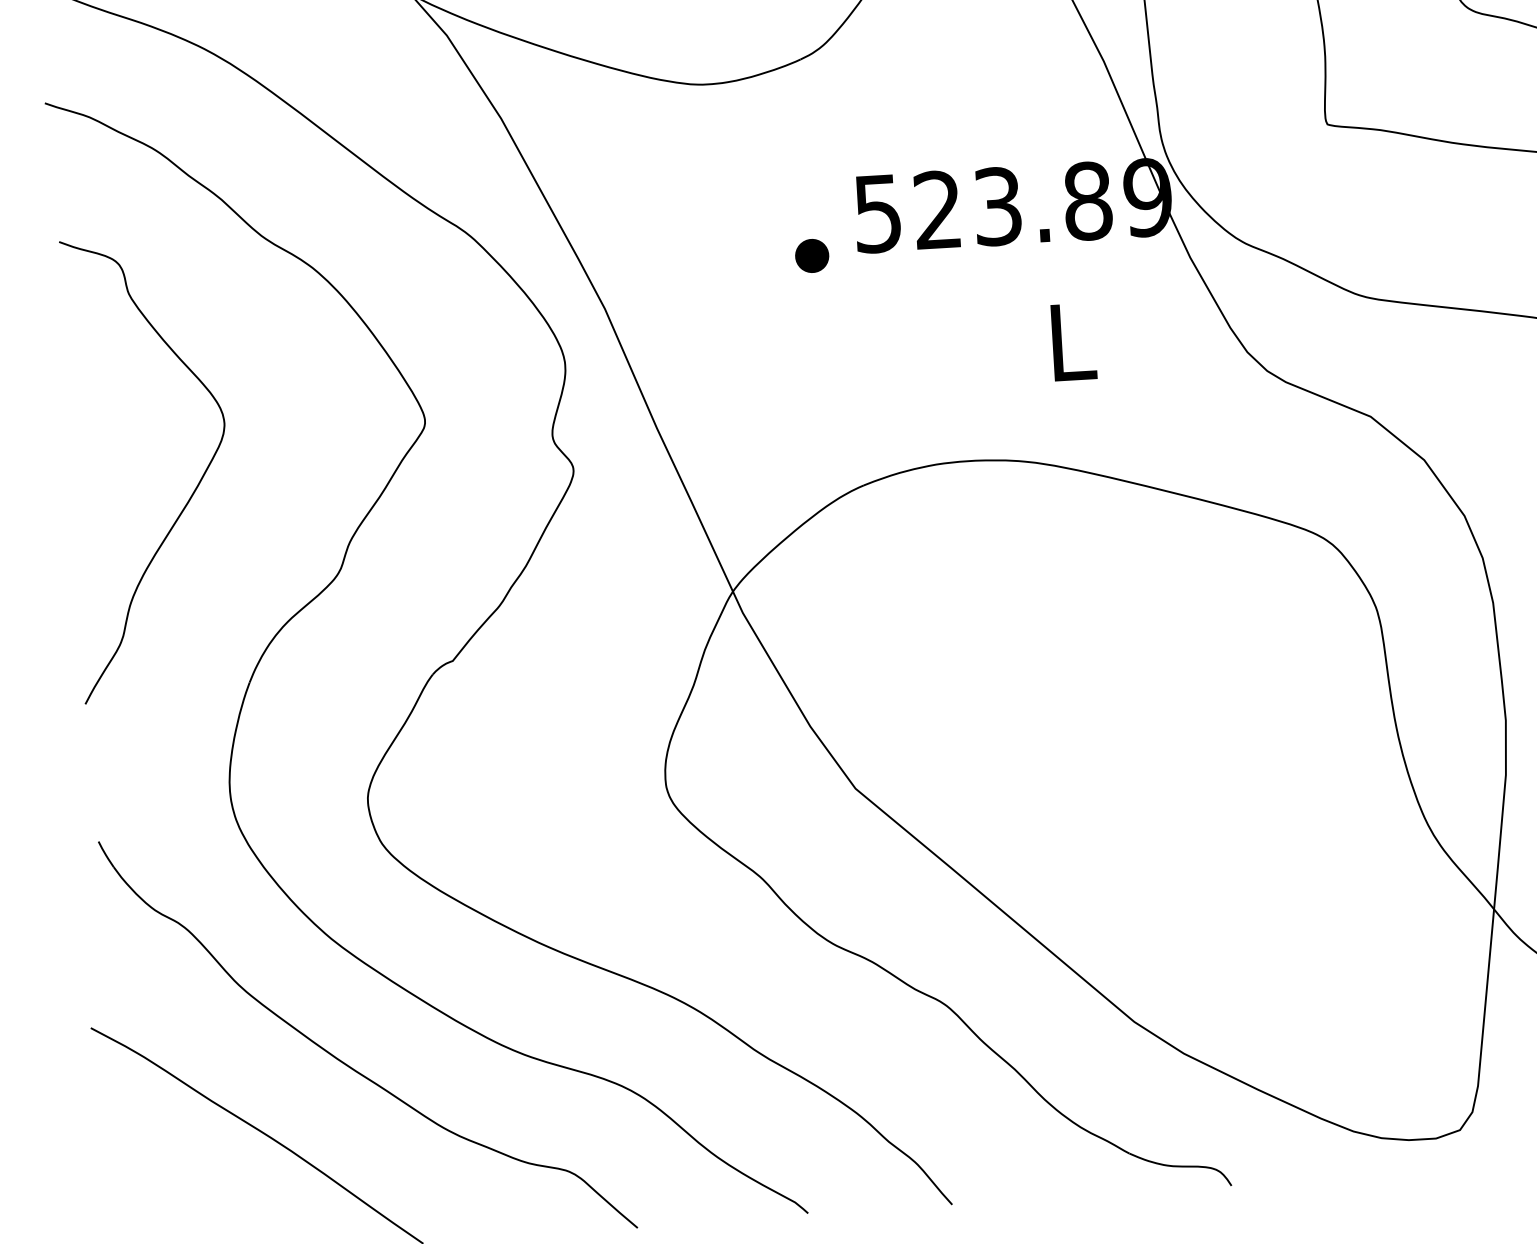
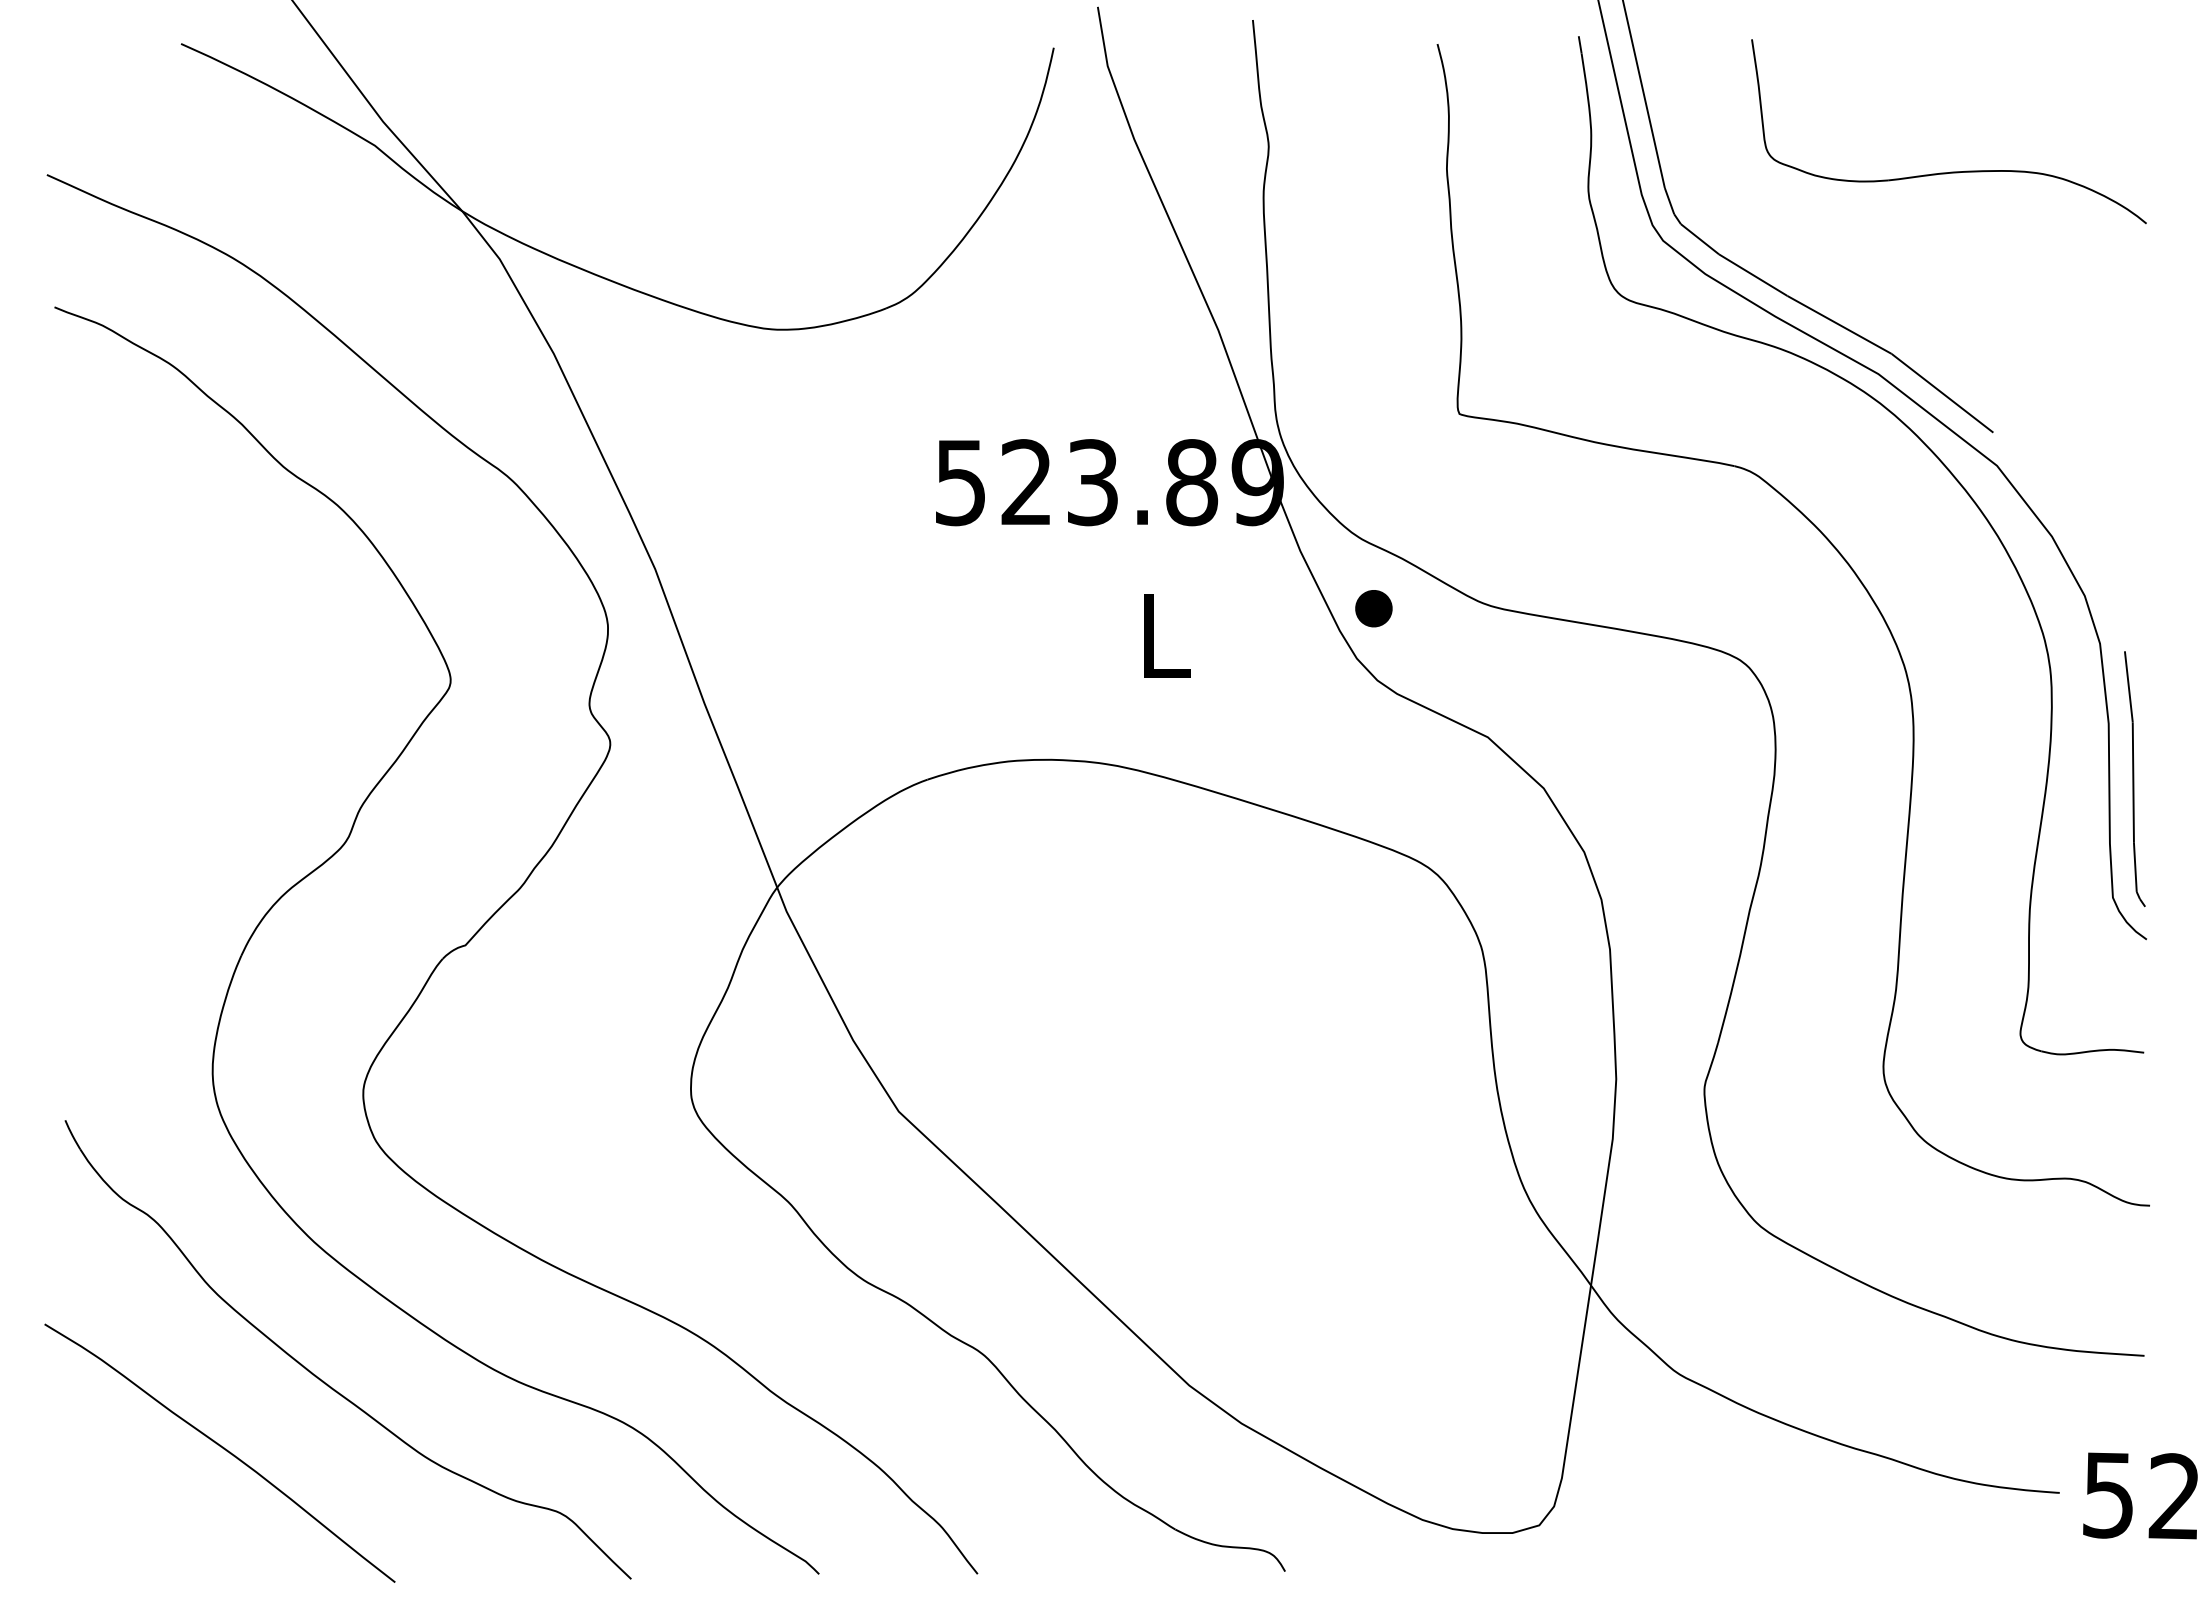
part: (811, 255) -> (1373, 608), moved
curve: (192, 492) -> (191, 743), removed

